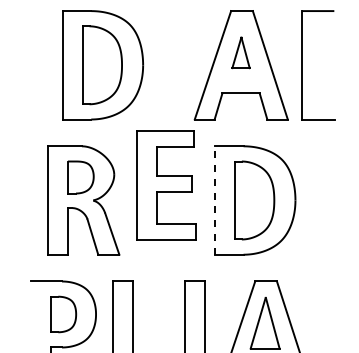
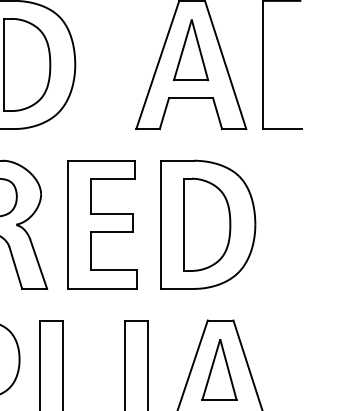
part: (240, 52) -> (190, 49), size x1.67
part: (166, 185) -> (102, 224), moved
line: (215, 200) -> (160, 224), dashed -> solid

